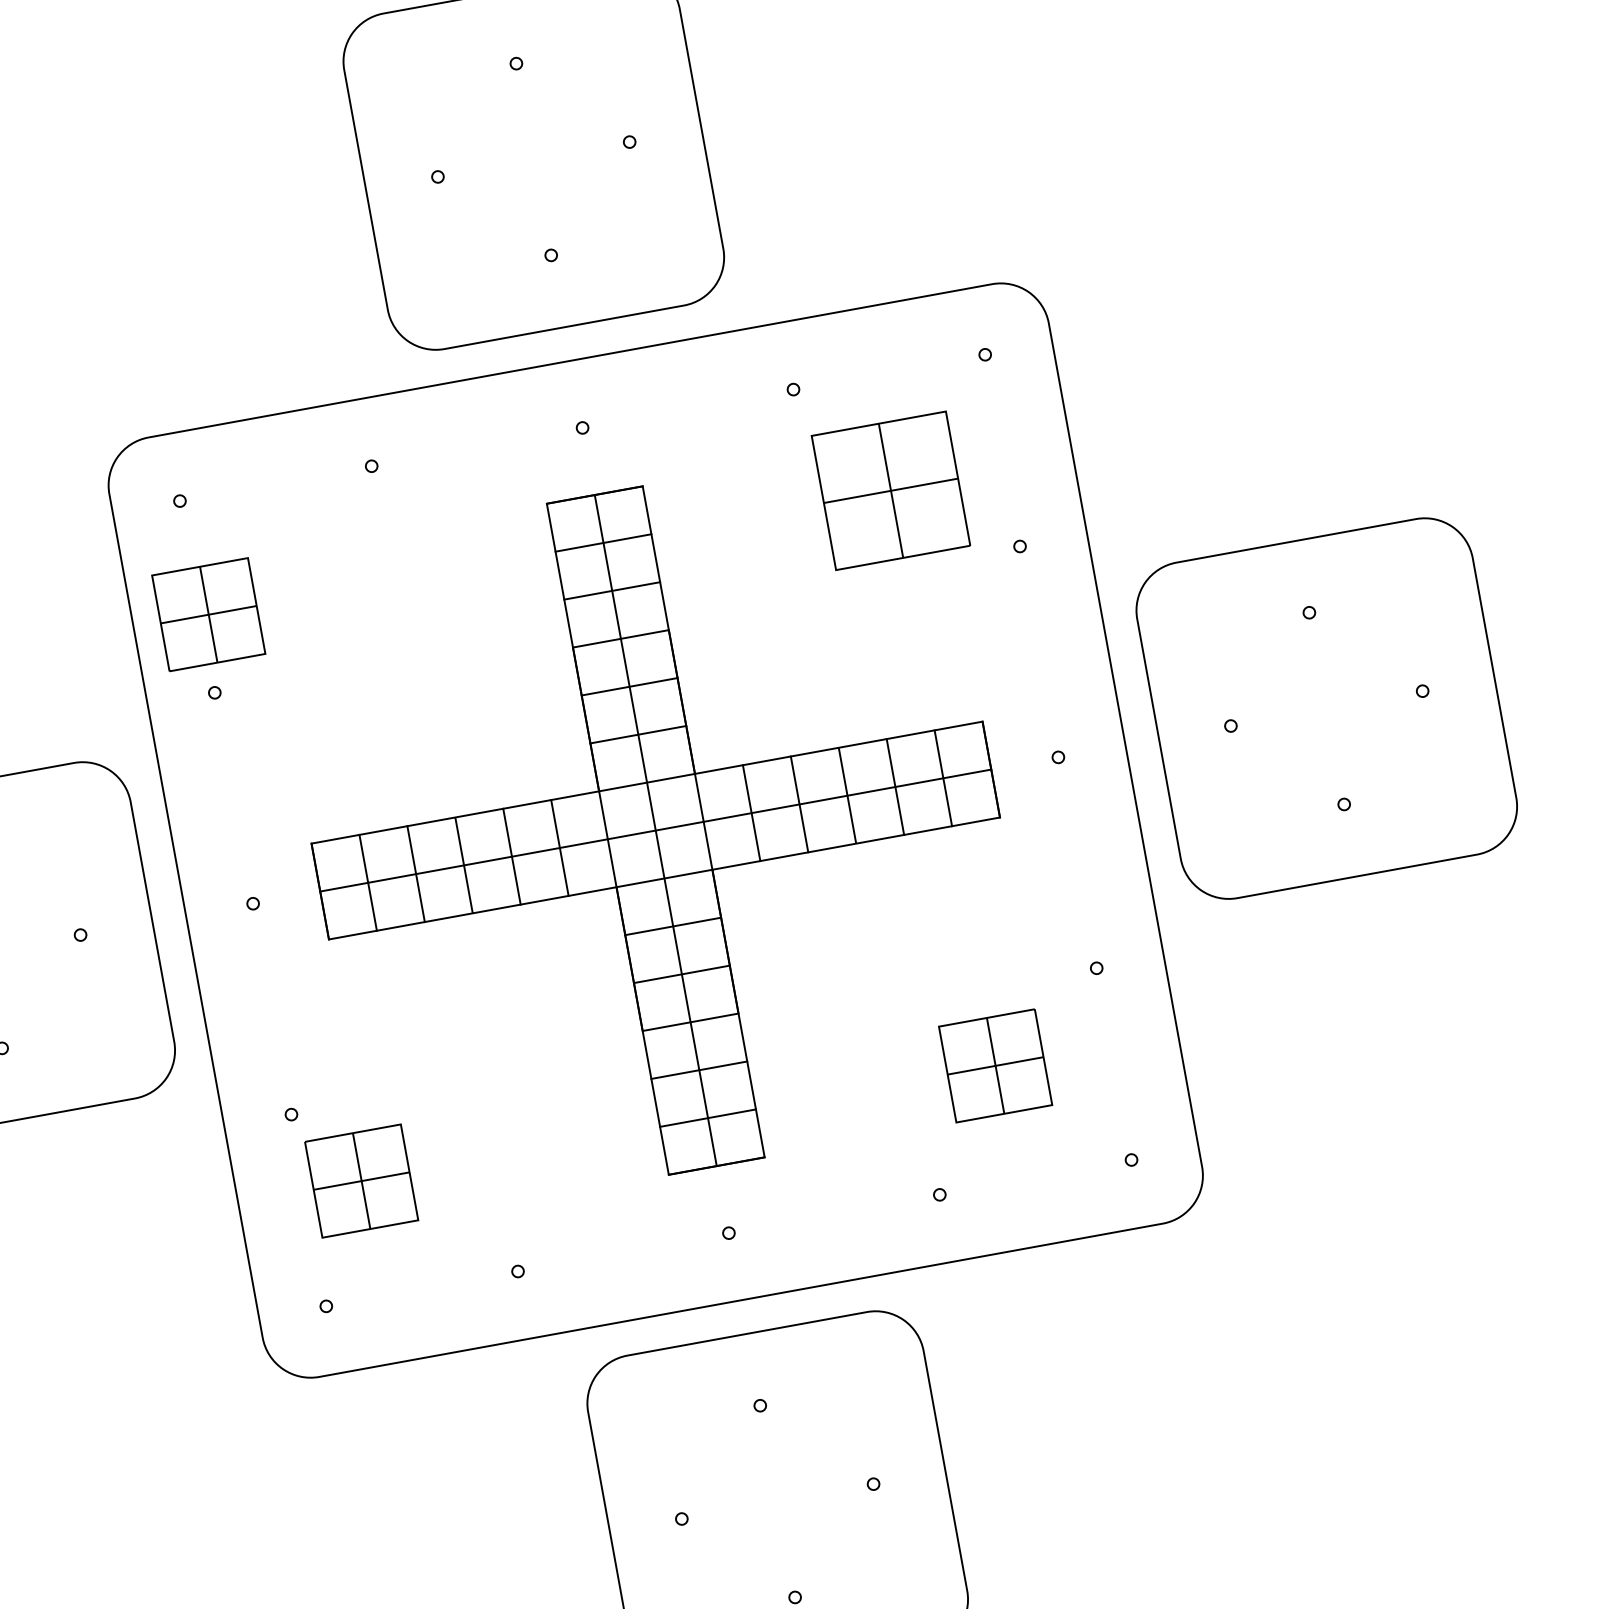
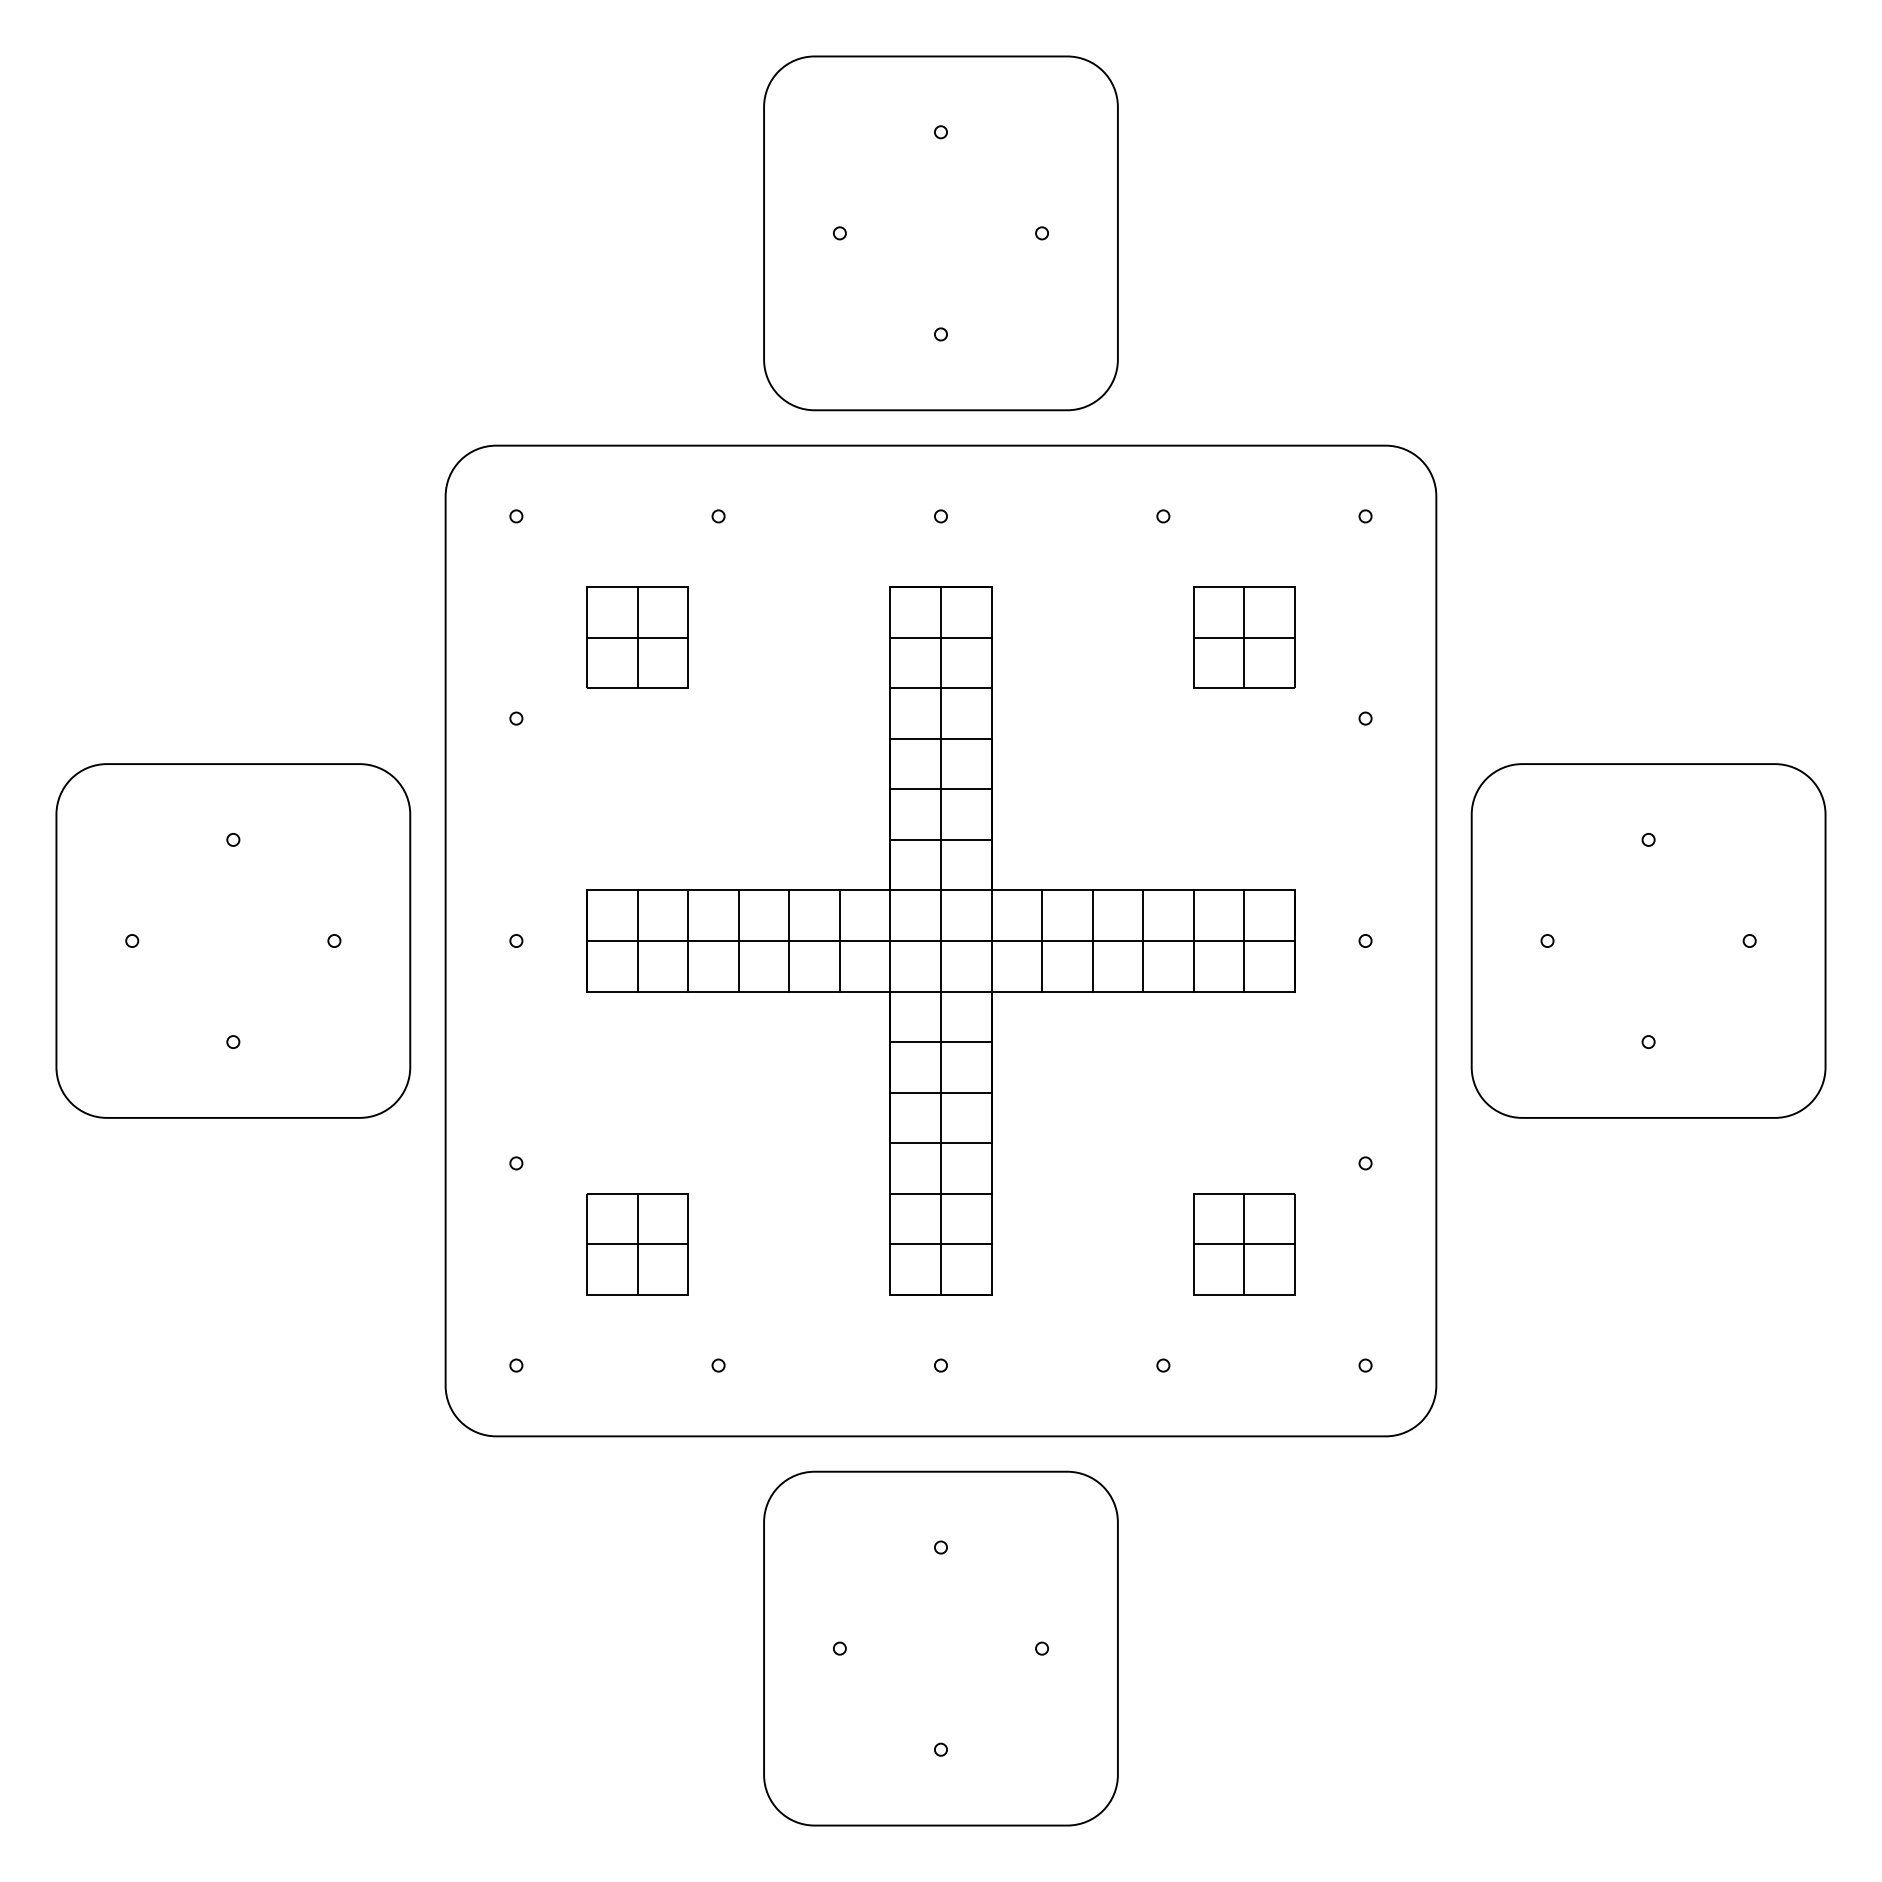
part: (891, 490) -> (1244, 637), size x0.71
part: (208, 614) -> (637, 637), moved
part: (361, 1181) -> (637, 1244), moved

